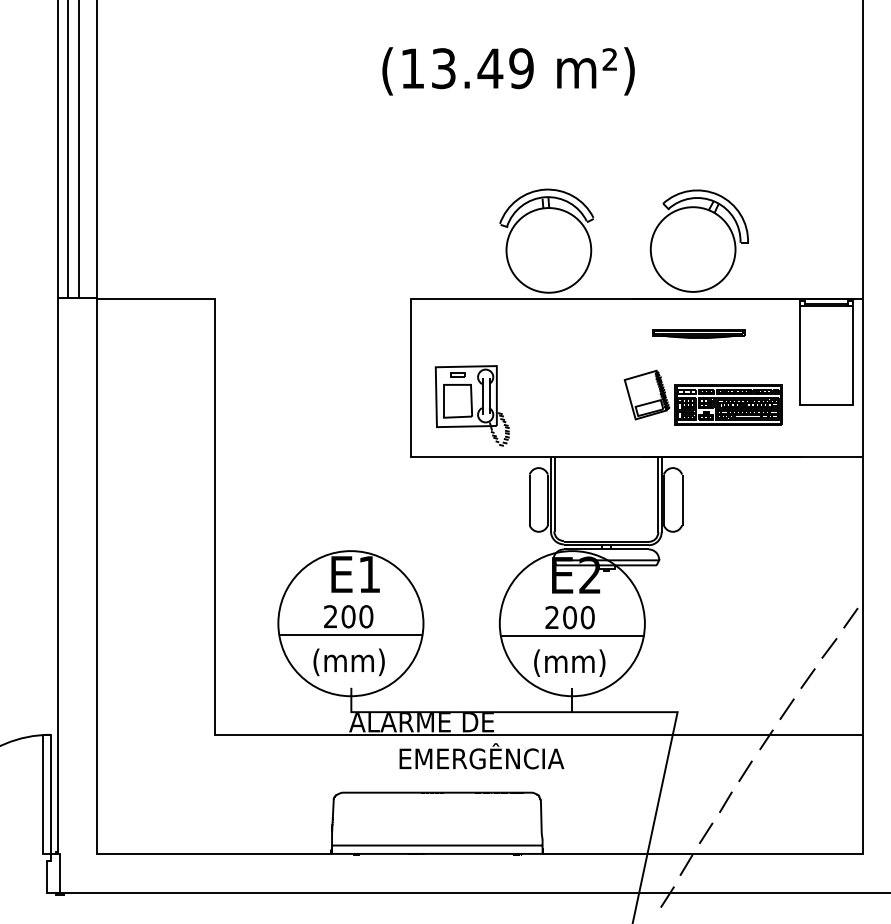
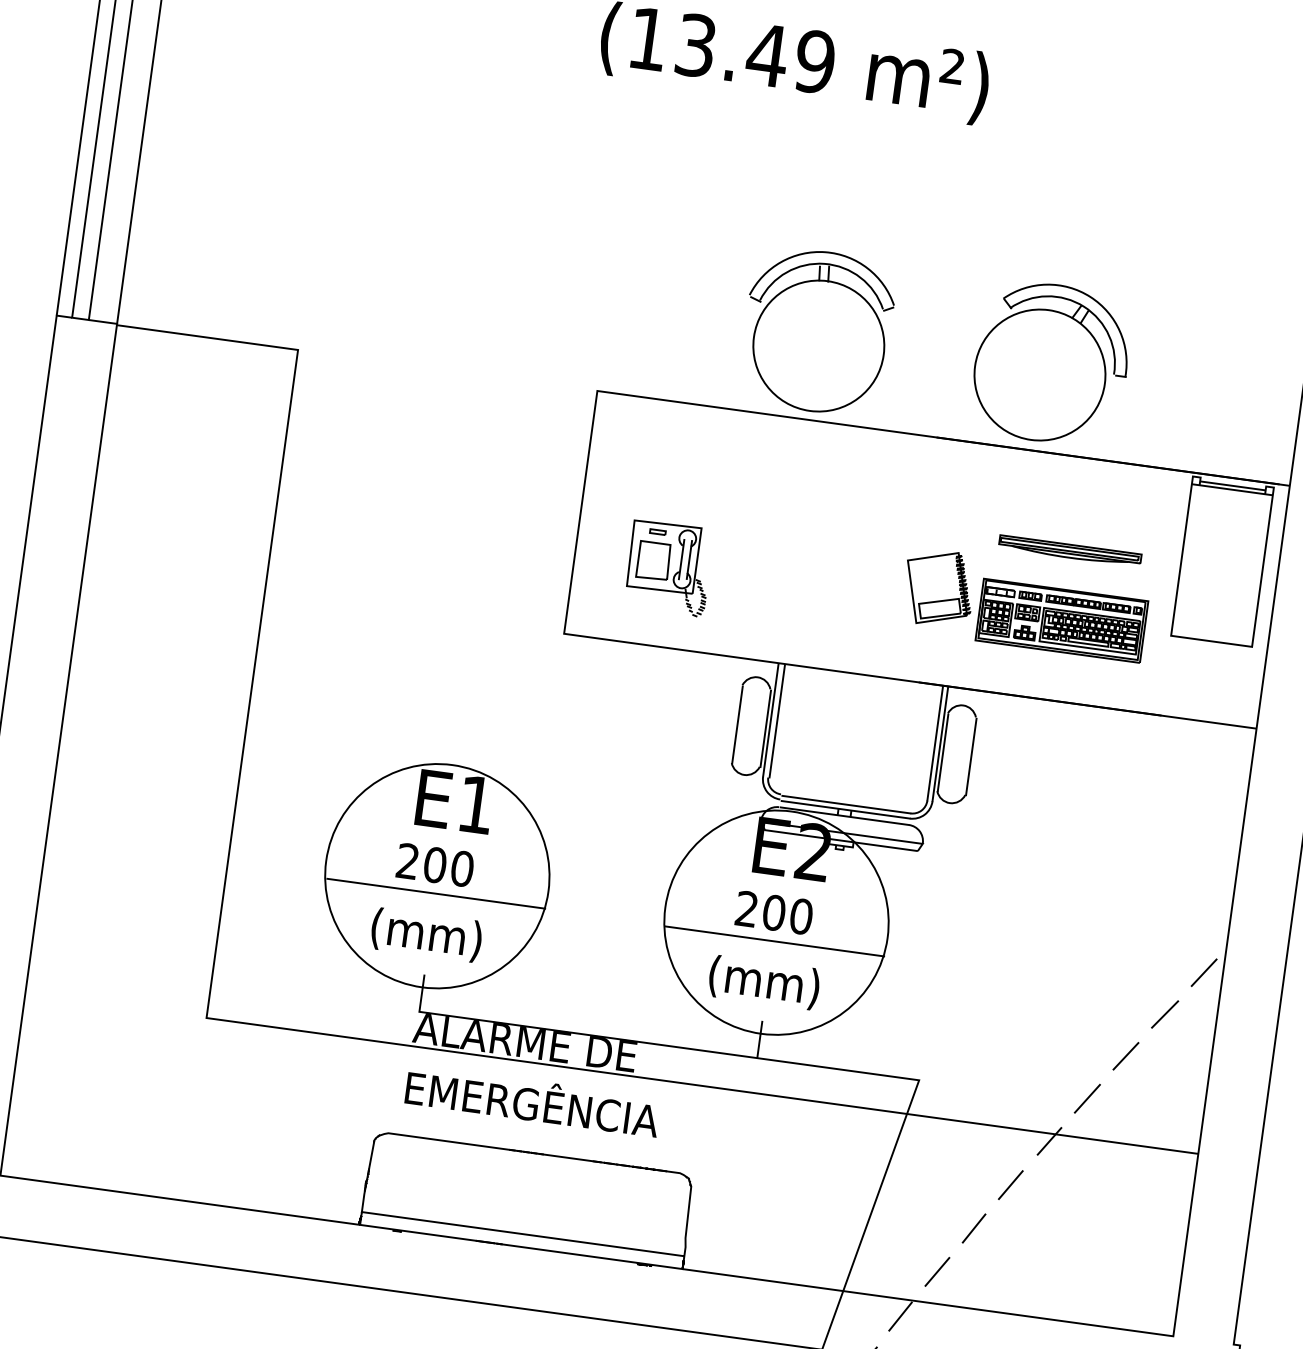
part: (698, 333) -> (1069, 550), moved
part: (471, 405) -> (667, 567), size x0.71
text: (481, 756) -> (532, 1101), moved

